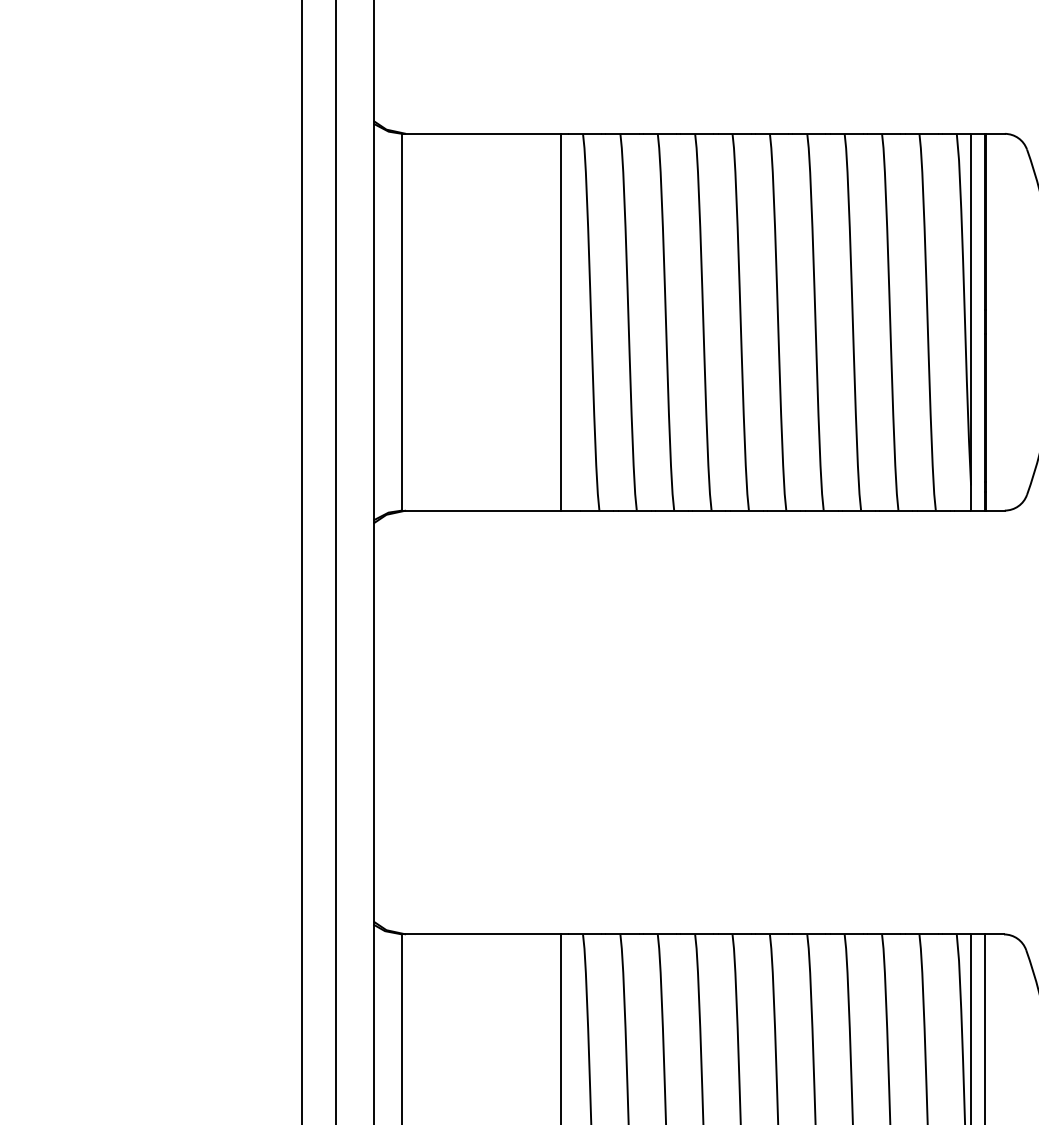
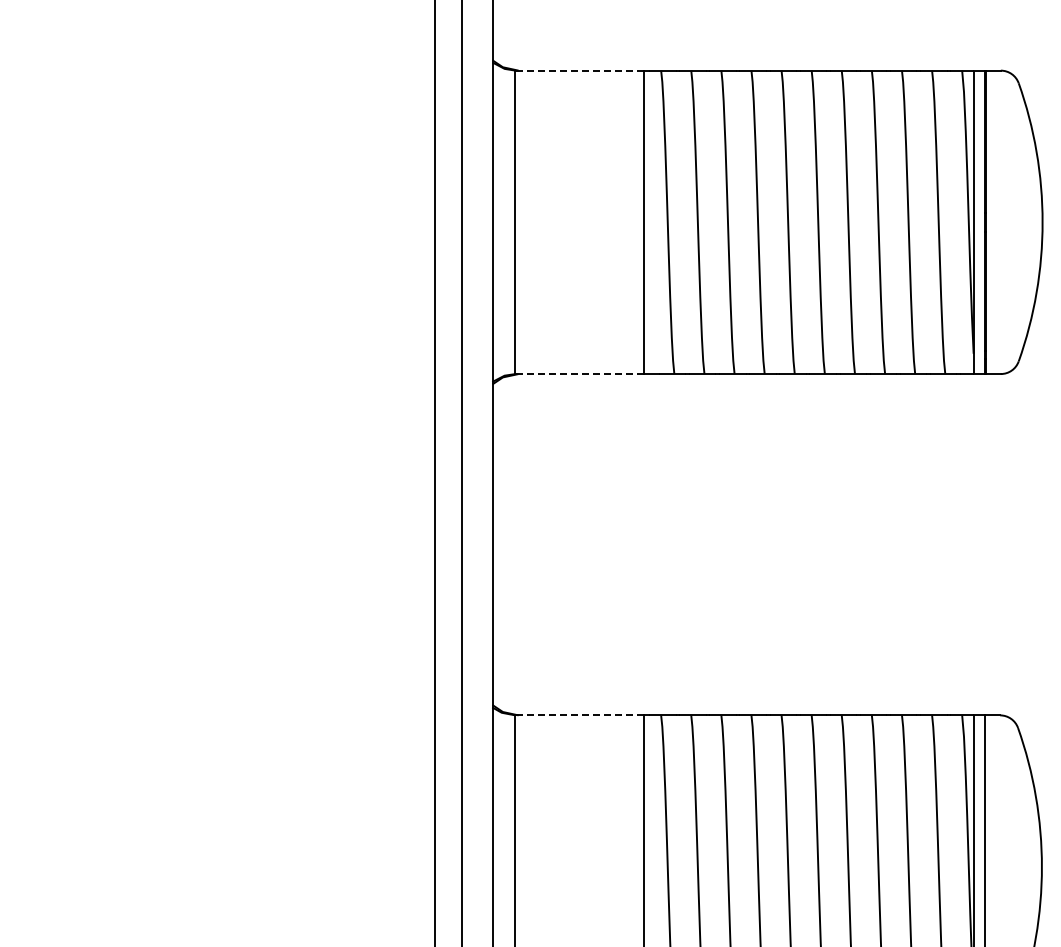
line: (481, 133) -> (579, 70), solid -> dashed
line: (481, 511) -> (579, 374), solid -> dashed
line: (481, 934) -> (579, 715), solid -> dashed

